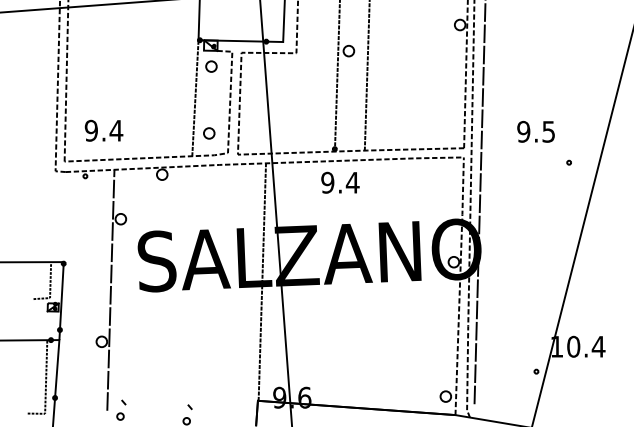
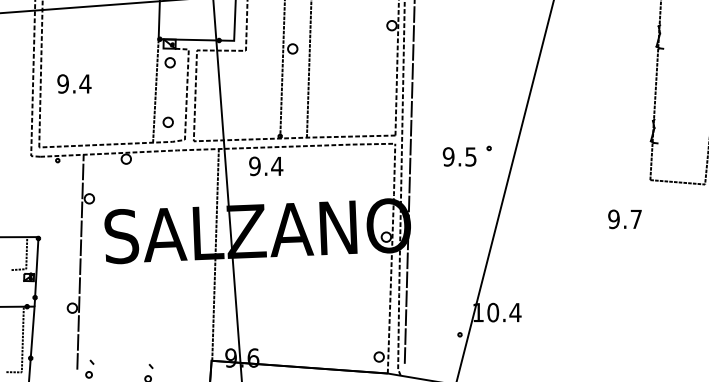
text: (104, 130) -> (74, 83), moved
text: (535, 131) -> (459, 156), moved
text: (340, 182) -> (266, 166), moved

